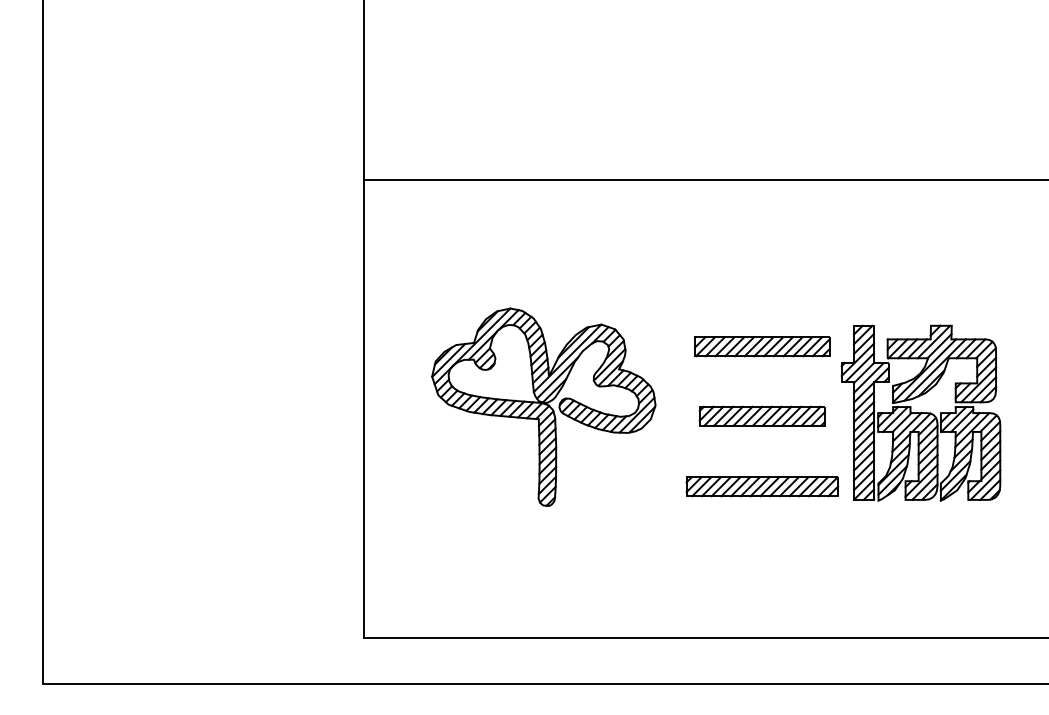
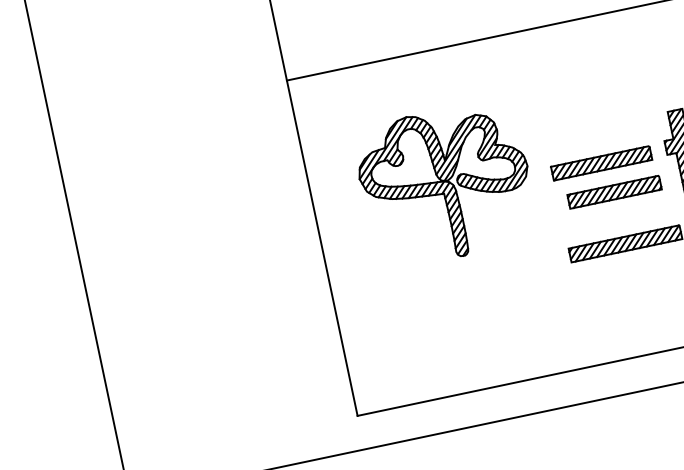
part: (762, 346) -> (601, 163), moved
part: (543, 406) -> (445, 183), moved

